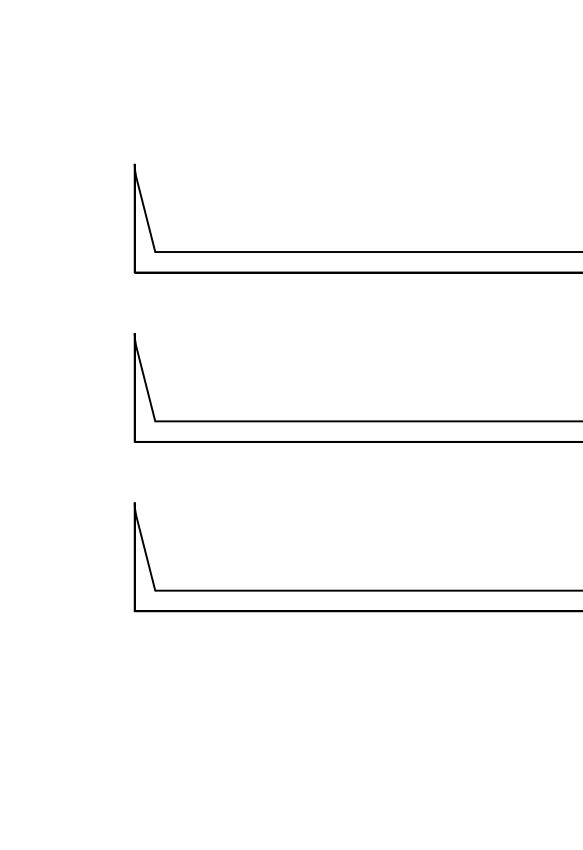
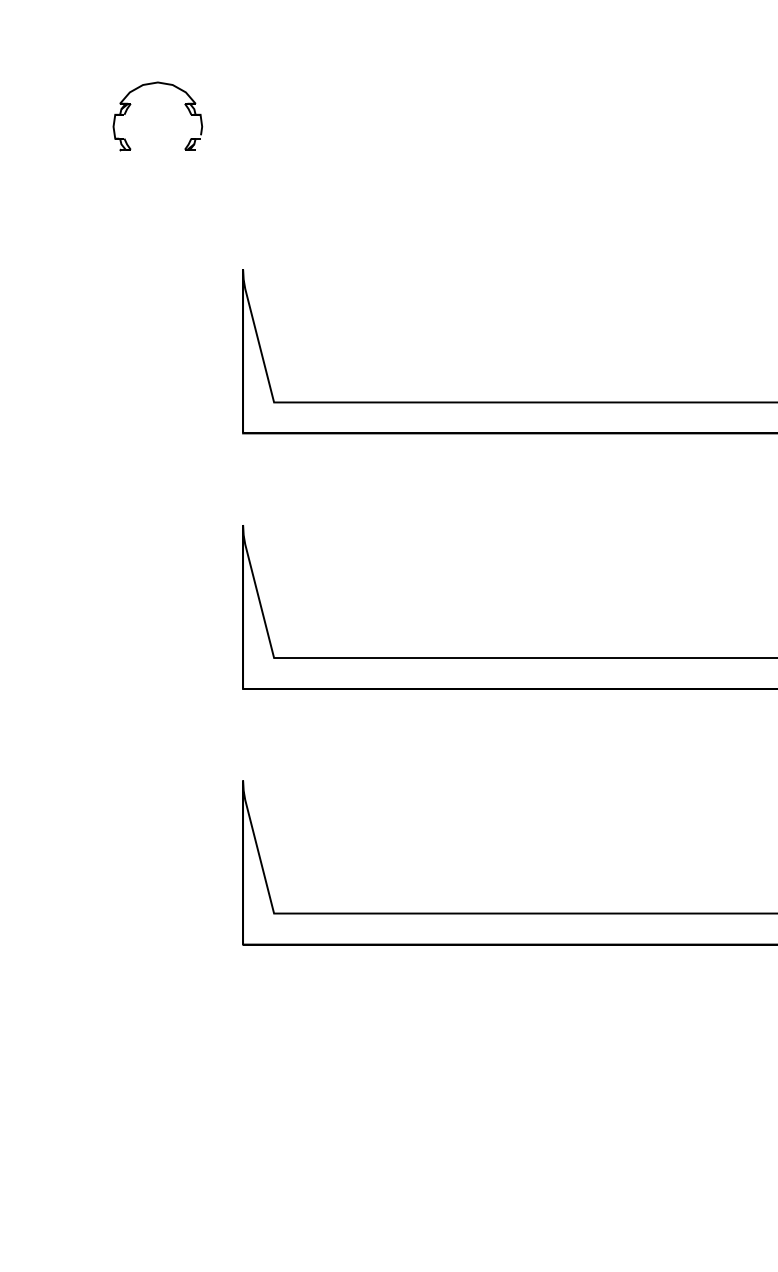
part: (95, 54) -> (183, 104), added

